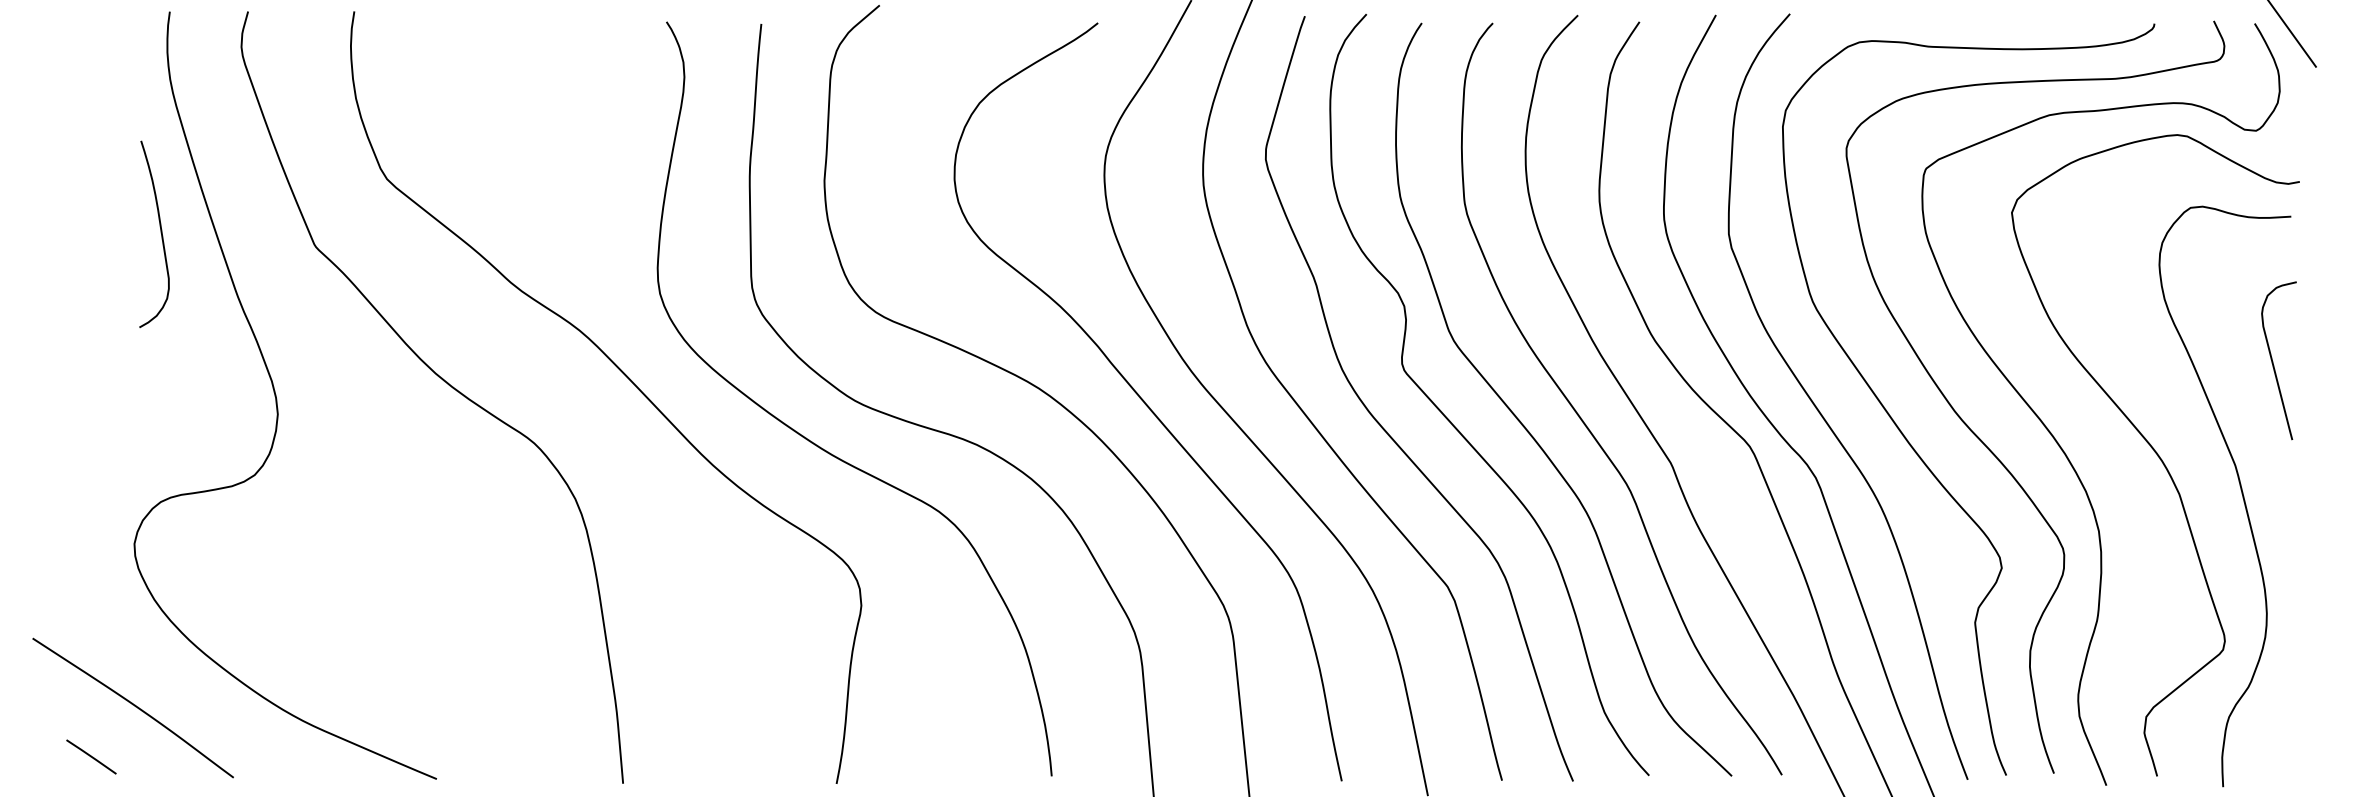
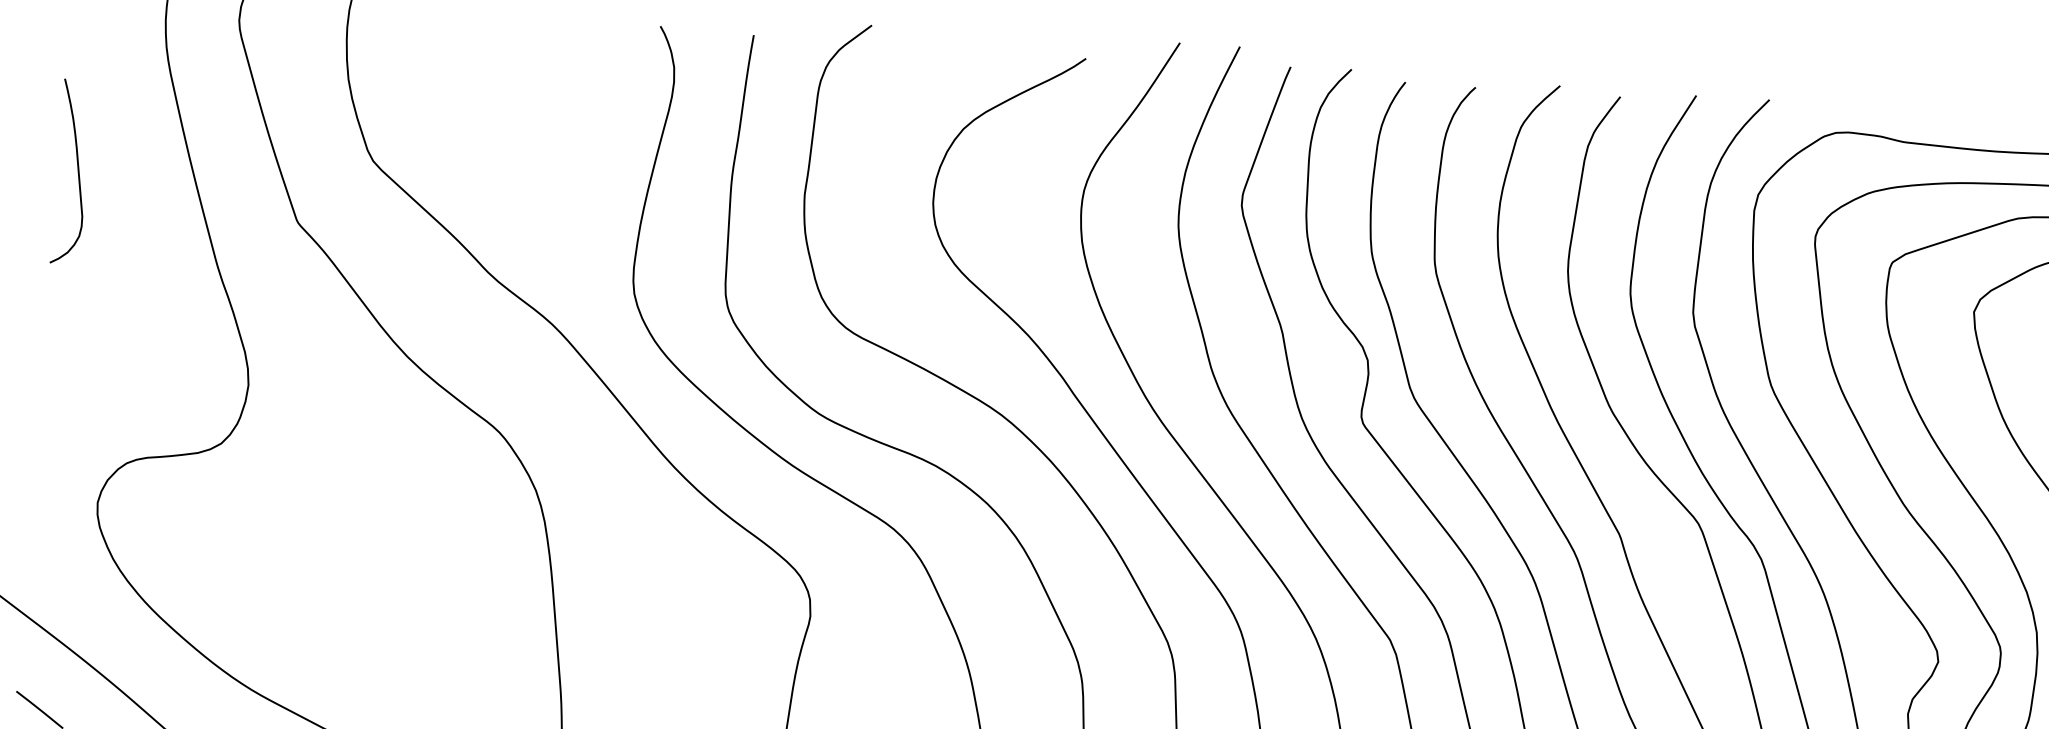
curve: (160, 233) -> (77, 171), moved

